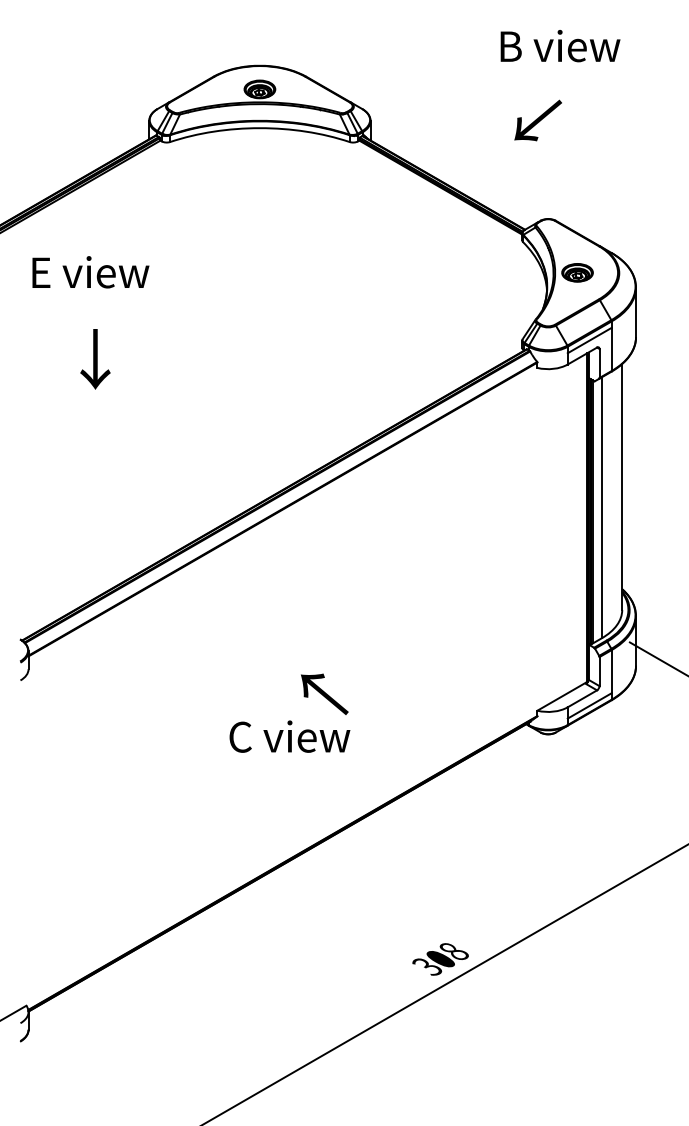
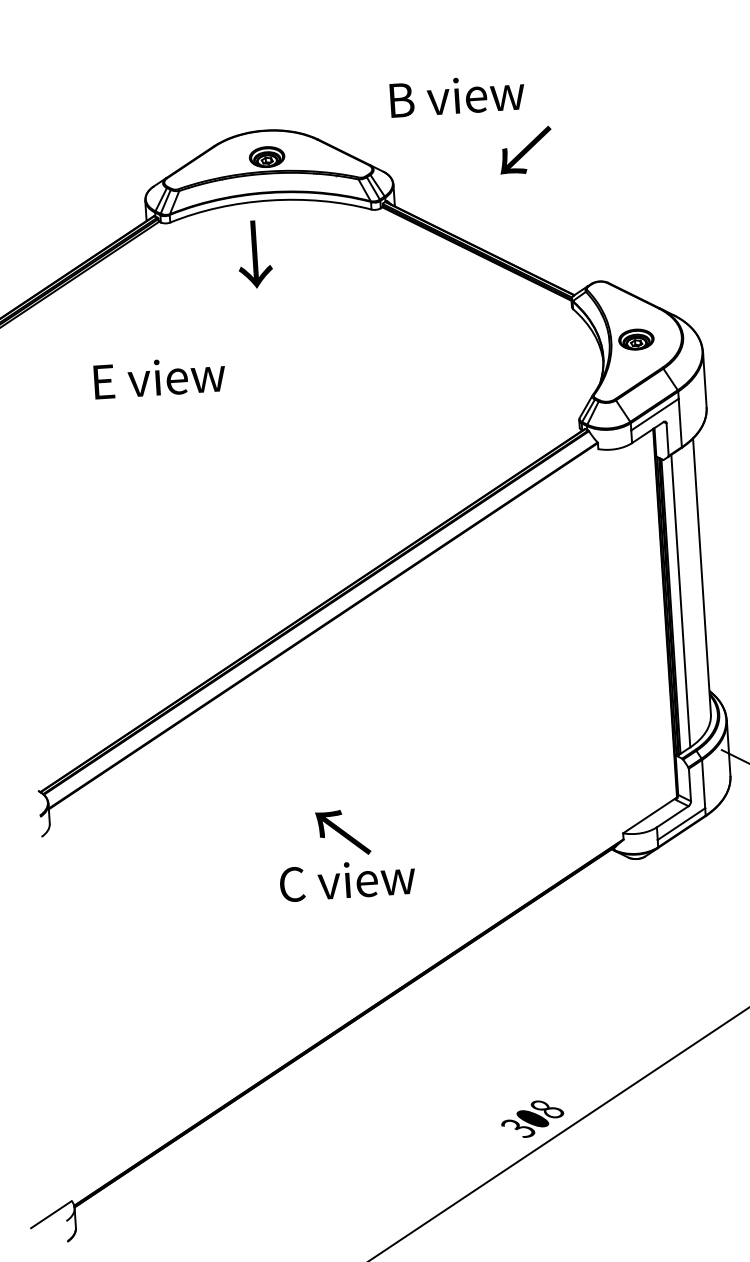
text: (560, 46) -> (457, 96), moved
text: (537, 120) -> (525, 150), moved
text: (90, 272) -> (159, 377), moved
text: (95, 359) -> (254, 254), moved
text: (324, 693) -> (342, 832), moved

